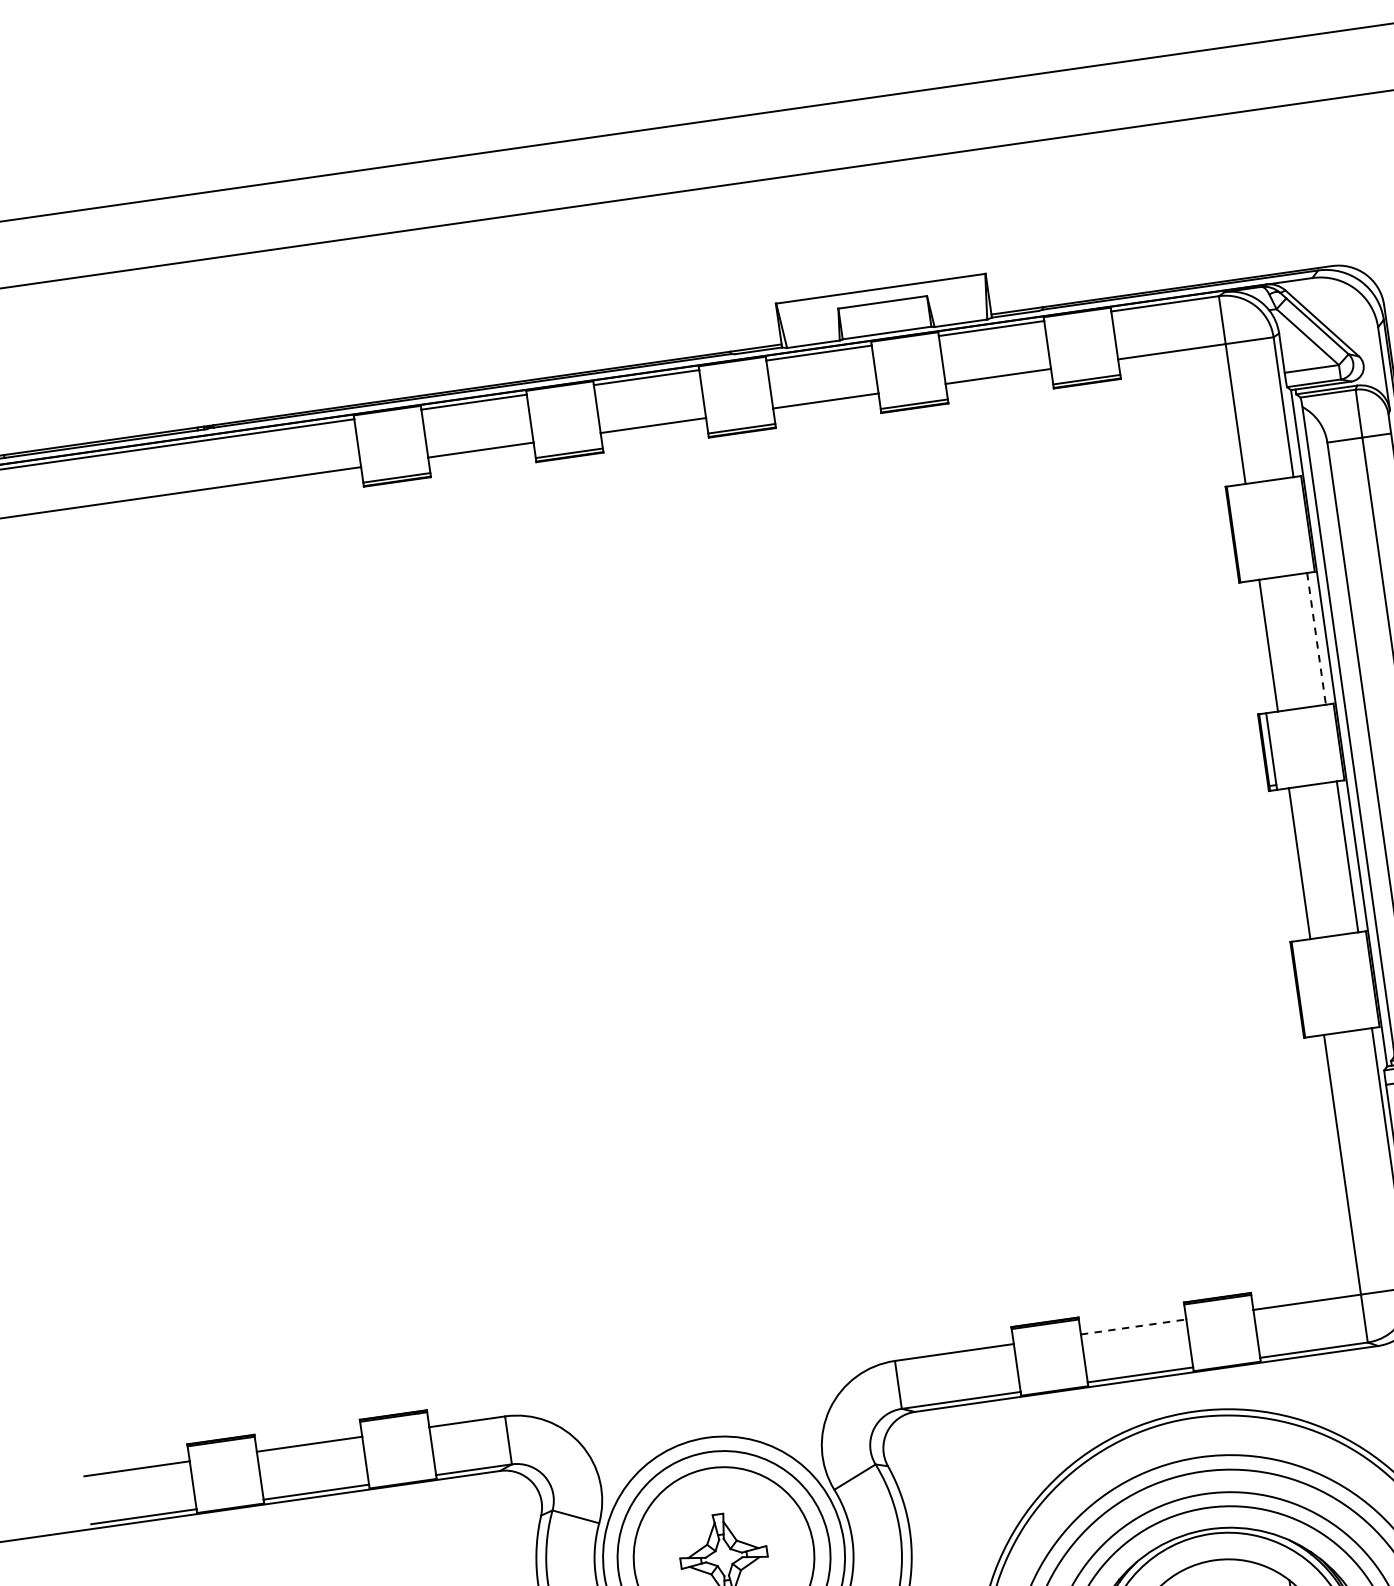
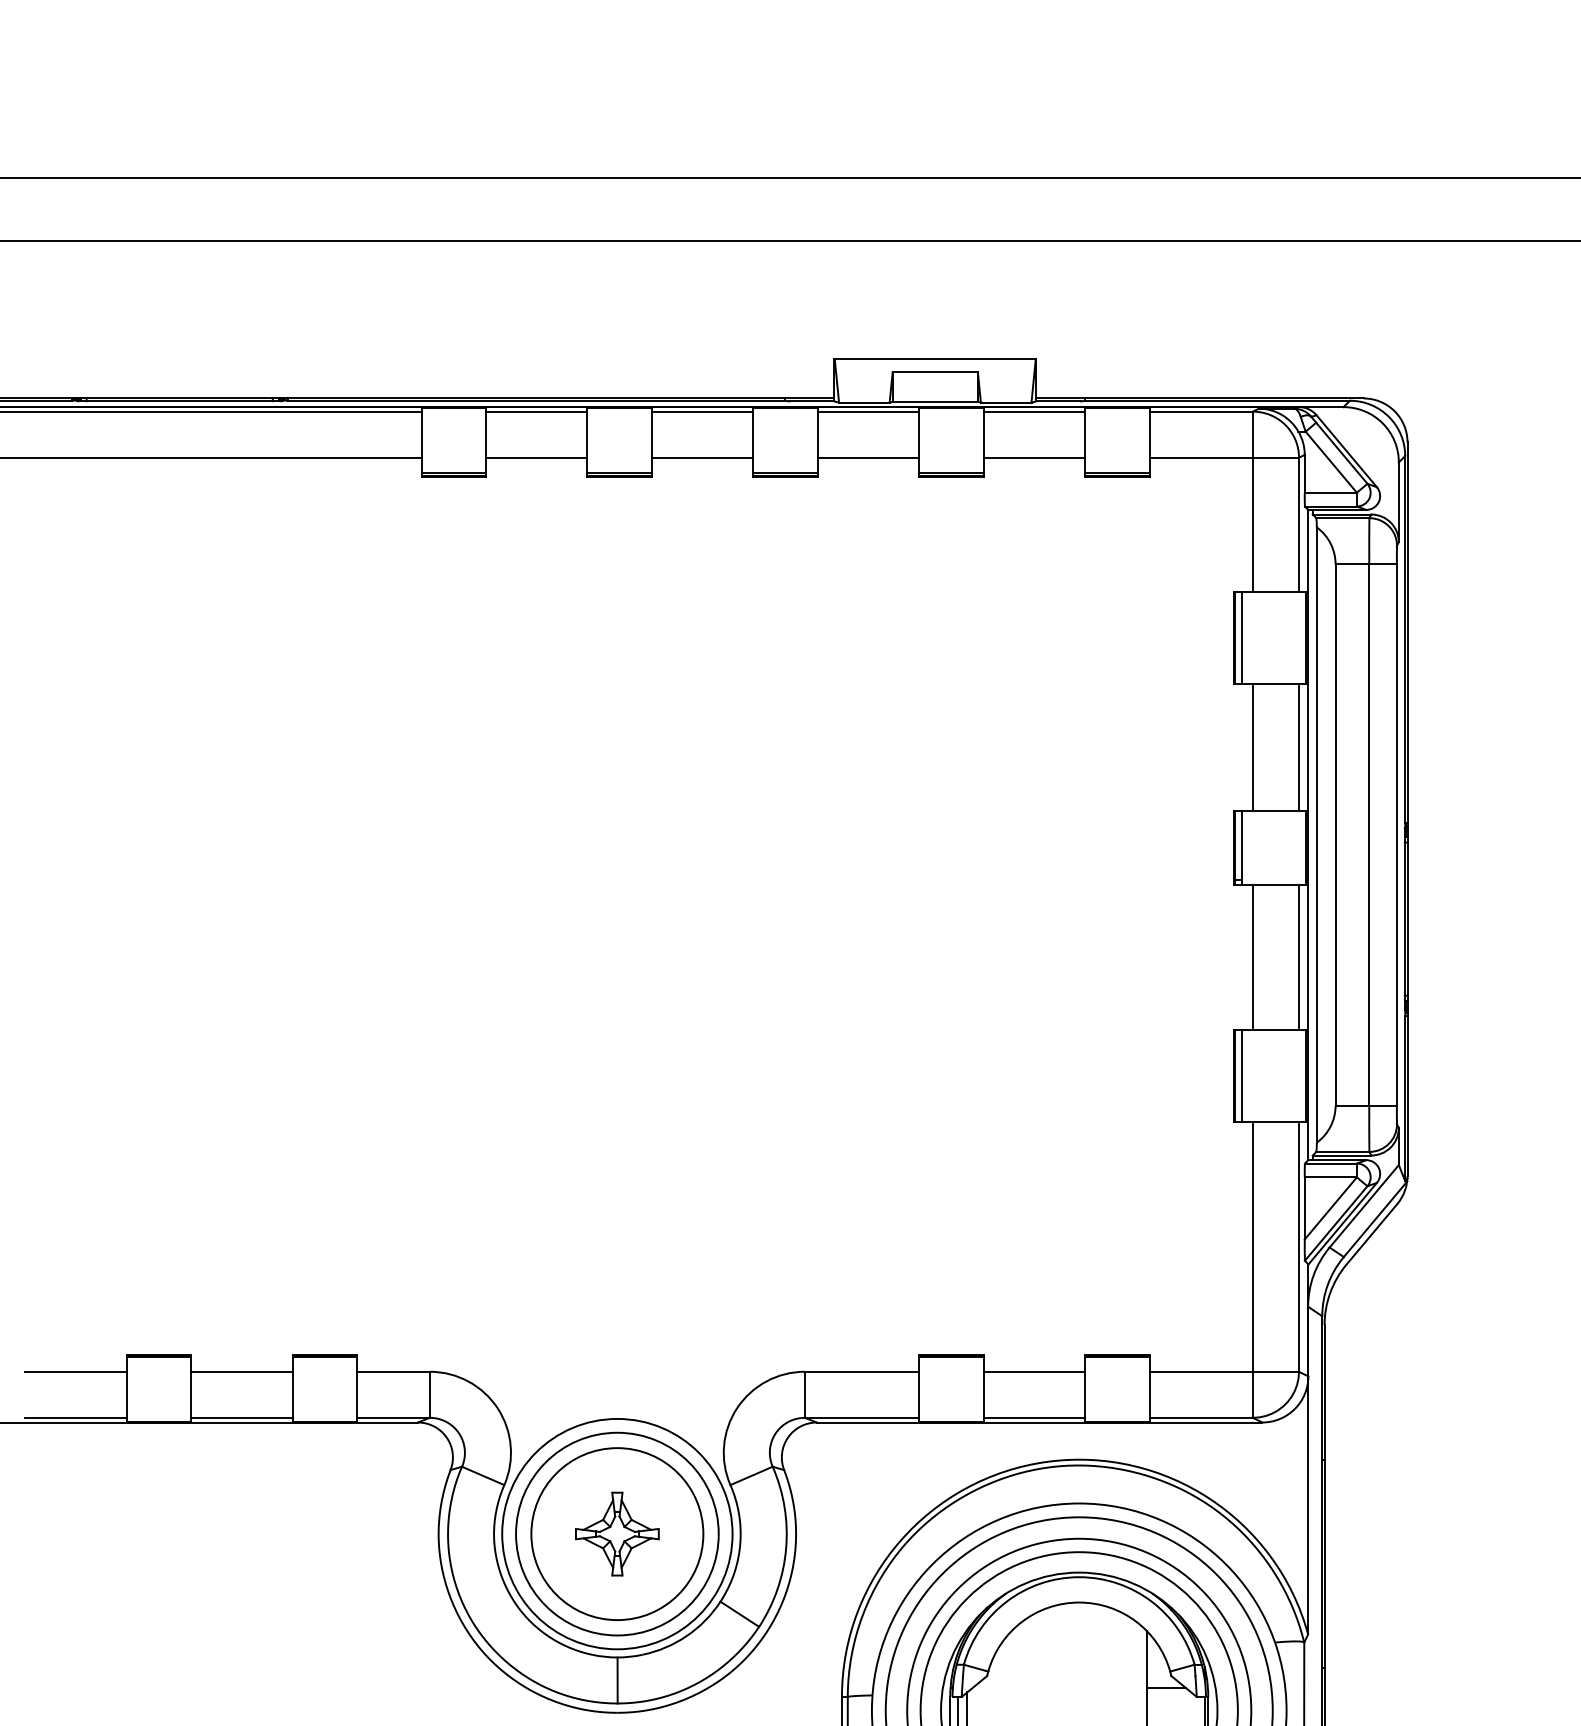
line: (1240, 533) -> (1241, 638), added
line: (1317, 639) -> (1299, 748), dashed -> solid
line: (1305, 988) -> (1241, 1075), added
line: (1133, 1326) -> (1034, 1371), dashed -> solid

